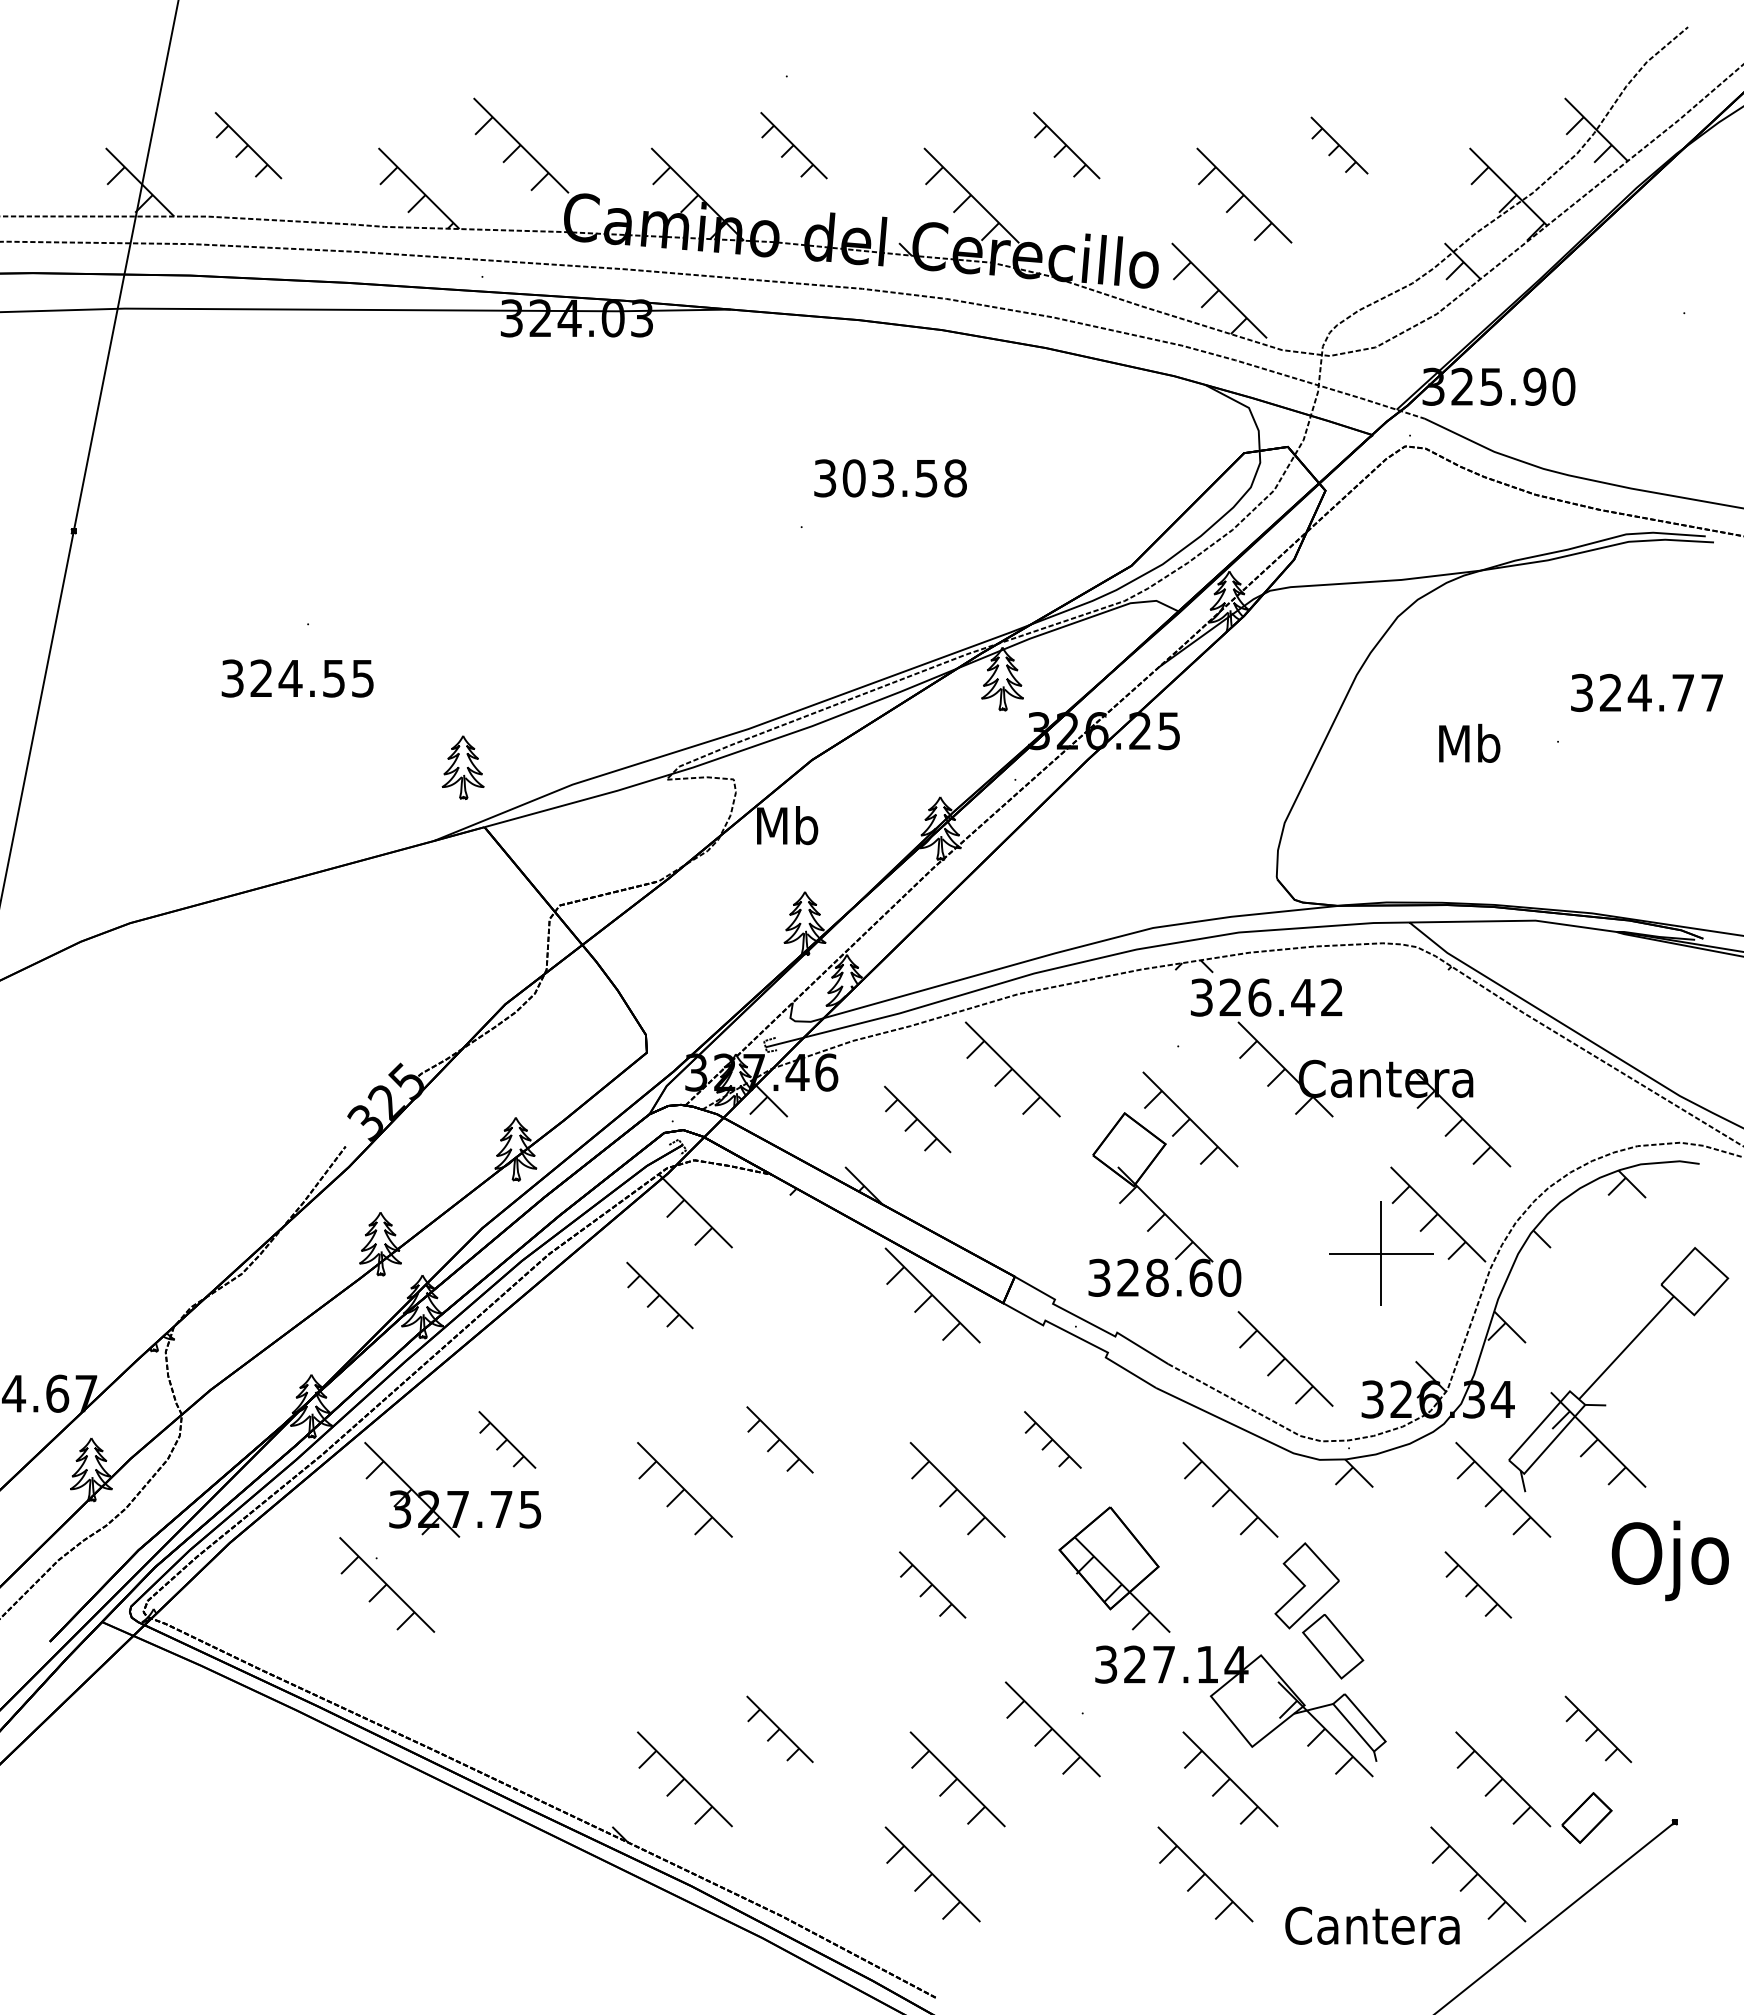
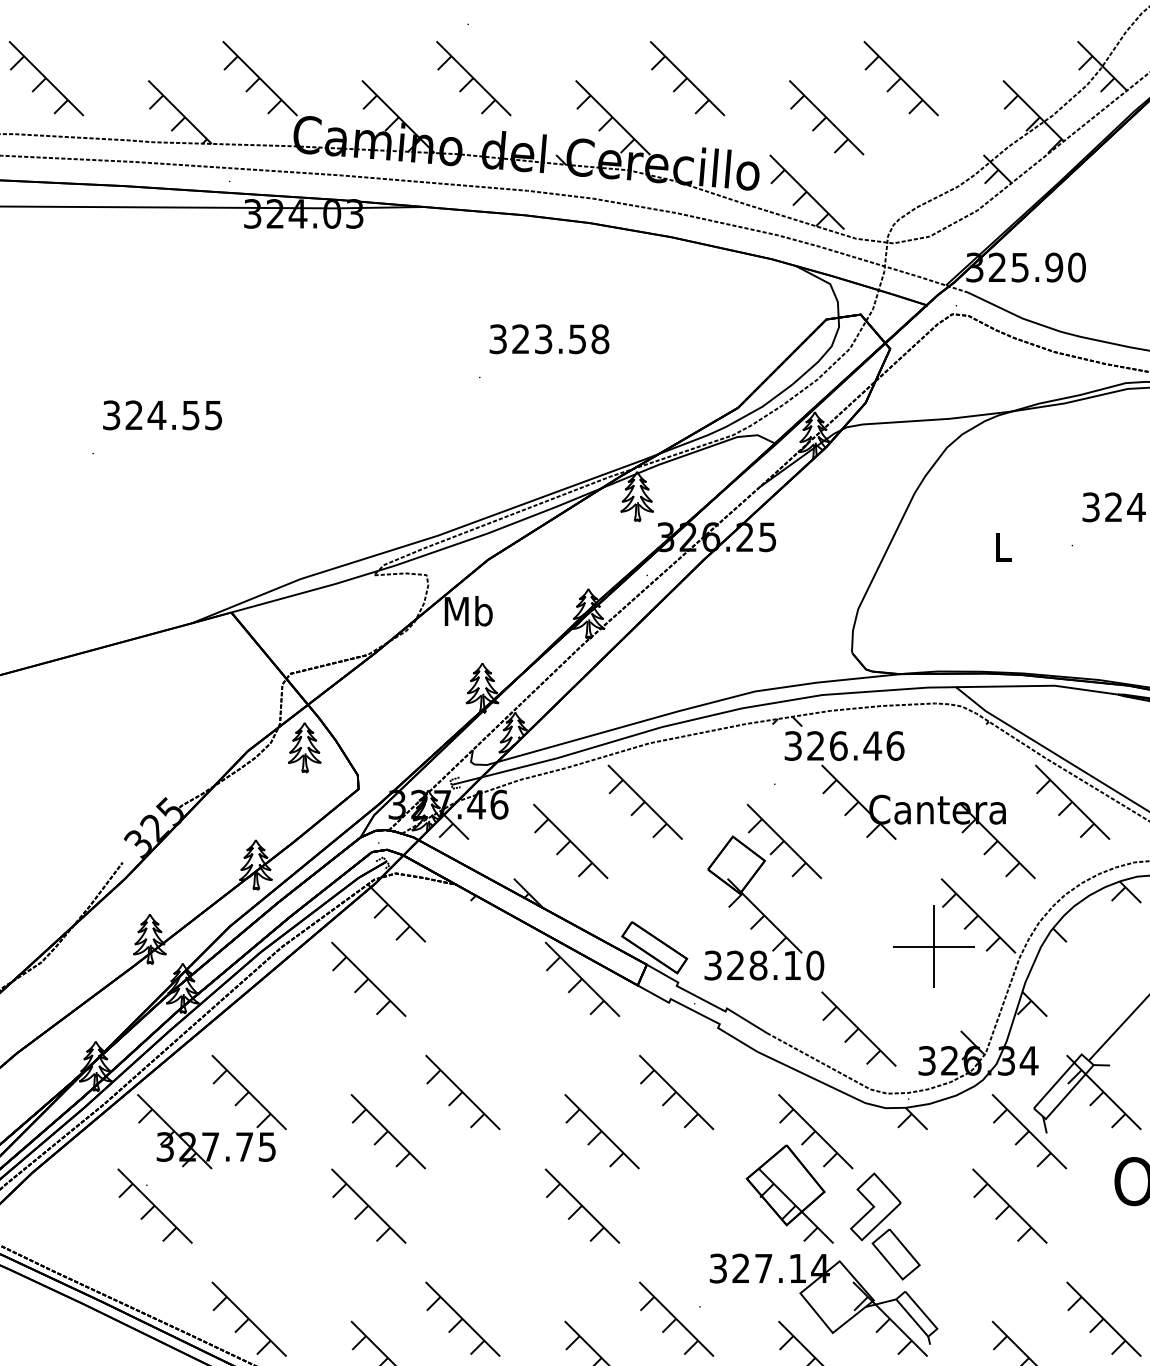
part: (248, 145) -> (46, 78), size x1.43
part: (793, 145) -> (473, 78), size x1.43
part: (1066, 145) -> (687, 78), size x1.43
part: (1339, 145) -> (901, 78), size x1.67
text: (853, 478) -> (520, 339), 303.58 -> 323.58
text: (297, 678) -> (162, 415), moved
text: (1469, 742) -> (1003, 546), Mb -> L
part: (462, 767) -> (304, 747), moved
text: (1332, 997) -> (895, 745), 326.42 -> 326.46
part: (1558, 1069) -> (1072, 802), added
part: (917, 1119) -> (570, 841), size x1.43
part: (1024, 1254) -> (654, 947), added
text: (1200, 1277) -> (792, 965), 328.60 -> 328.10
part: (659, 1295) -> (368, 979), size x1.43
part: (507, 1439) -> (249, 1092), size x1.67
part: (779, 1439) -> (462, 1092), size x1.43
part: (1052, 1439) -> (676, 1092), size x1.67
part: (1114, 1569) -> (789, 1194), moved
part: (659, 1584) -> (368, 1205), added
part: (932, 1584) -> (582, 1205), size x1.43
part: (1478, 1584) -> (1010, 1205), size x1.43
part: (507, 1729) -> (249, 1319), added
part: (779, 1729) -> (462, 1319), size x1.43
part: (1598, 1729) -> (1104, 1319), size x1.43

